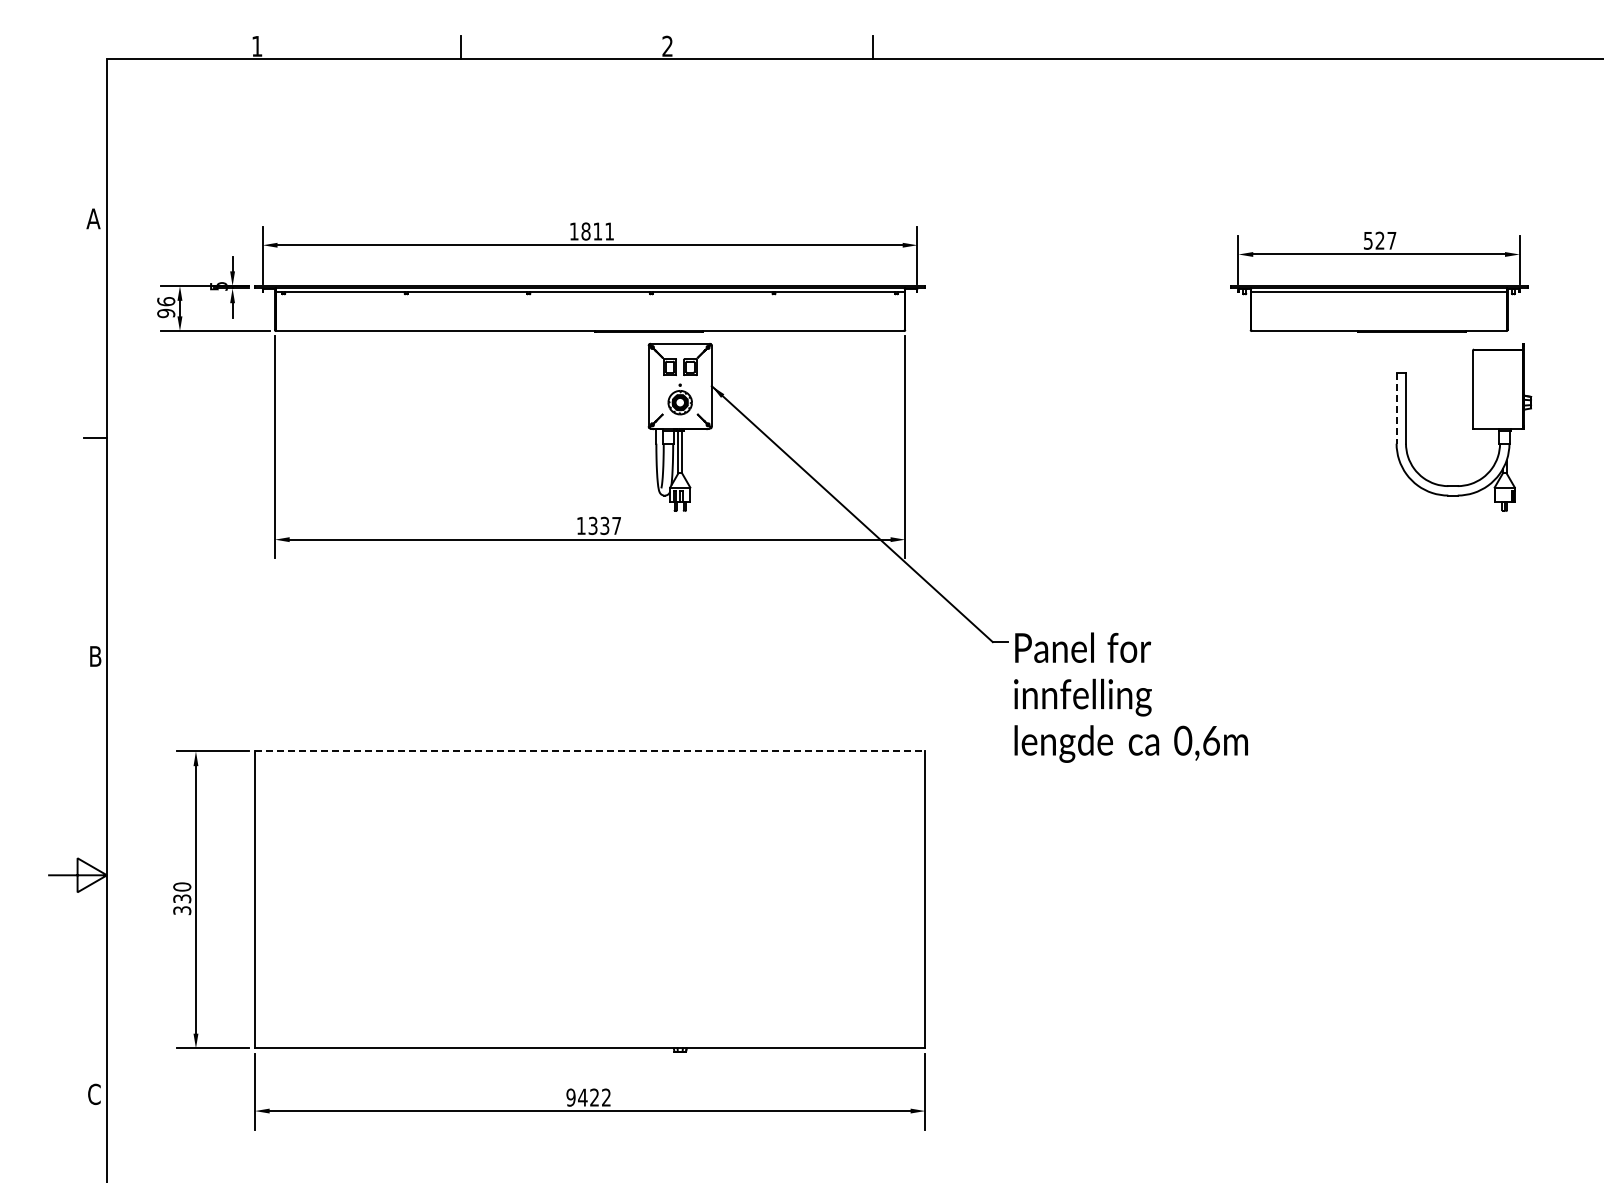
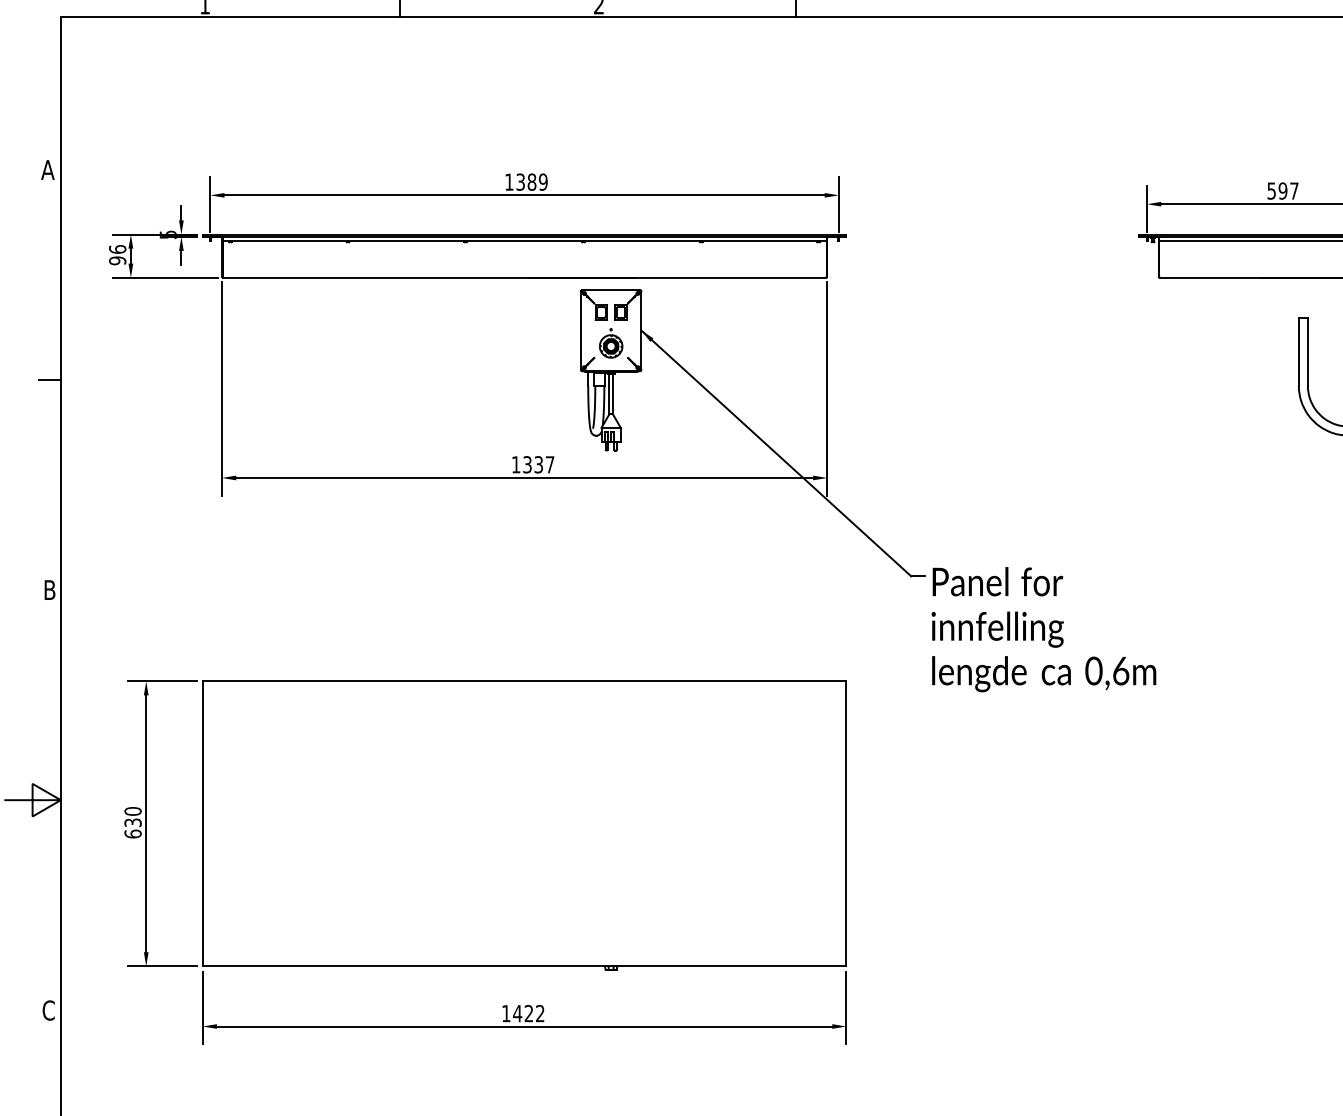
text: (597, 231) -> (531, 182), 1811 -> 1389
text: (1379, 240) -> (1282, 190), 527 -> 597
line: (1396, 408) -> (1298, 352), dashed -> solid
line: (590, 751) -> (524, 681), dashed -> solid
text: (182, 910) -> (133, 833), 330 -> 630
text: (570, 1097) -> (505, 1013), 9422 -> 1422

